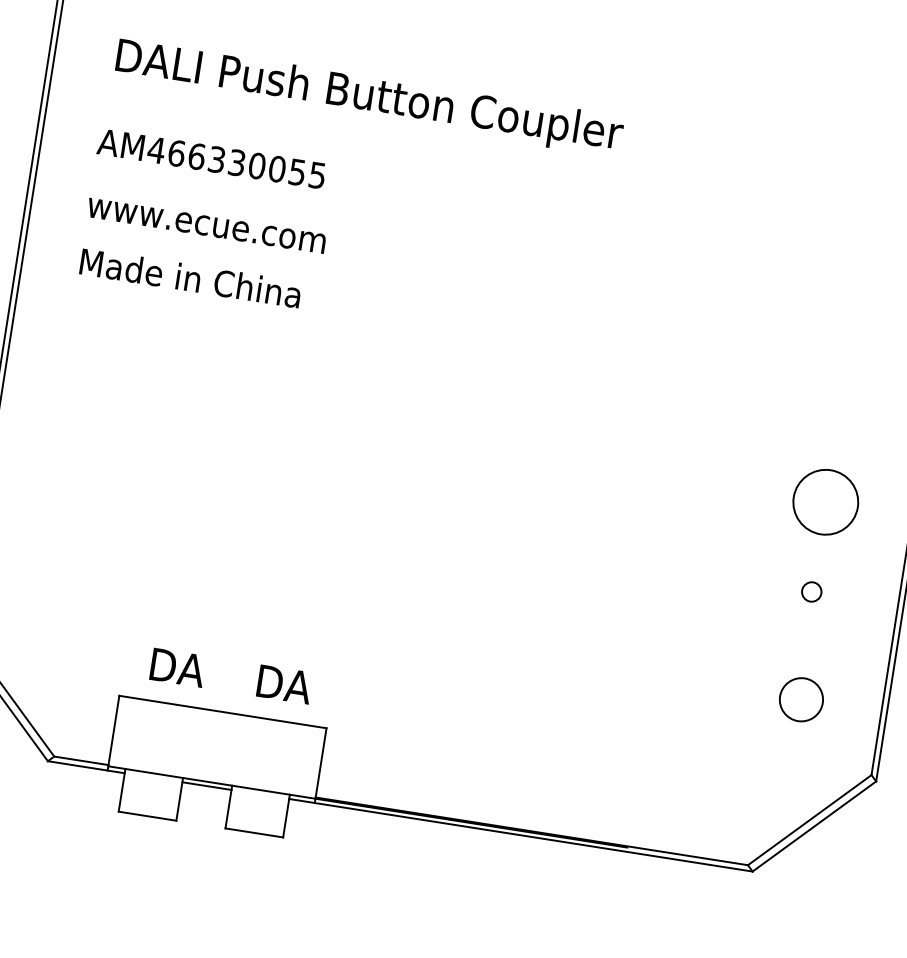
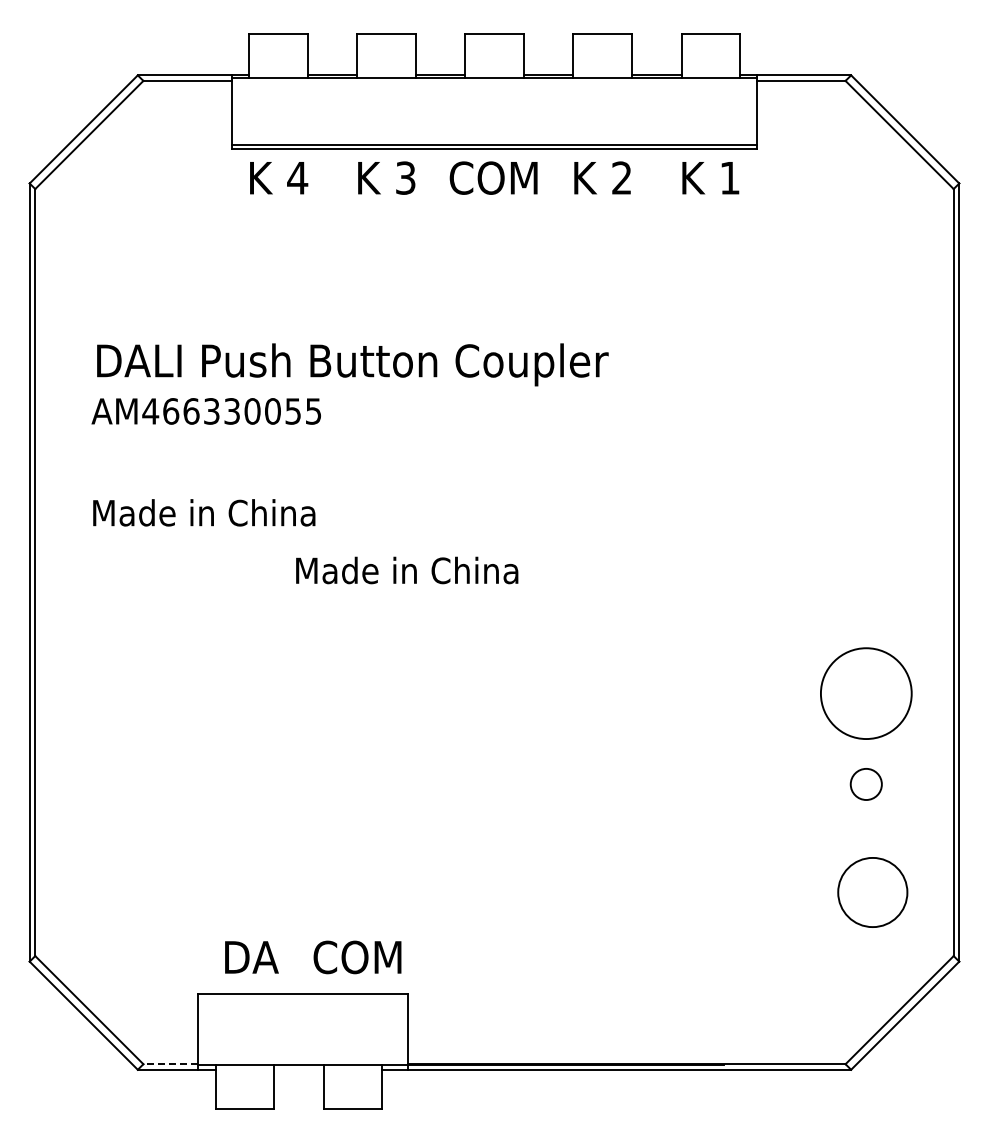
text: (210, 158) -> (205, 411), moved
text: (206, 222) -> (211, 512), www.ecue.com -> Made in China
text: (190, 278) -> (407, 570), moved
circle: (825, 502) -> (865, 693), size x1.4
circle: (811, 592) -> (866, 784), size x1.6
text: (282, 684) -> (357, 957), DA -> COM
circle: (801, 699) -> (872, 892), size x1.6
line: (80, 761) -> (170, 1064), solid -> dashed
line: (206, 785) -> (298, 1069), removed

